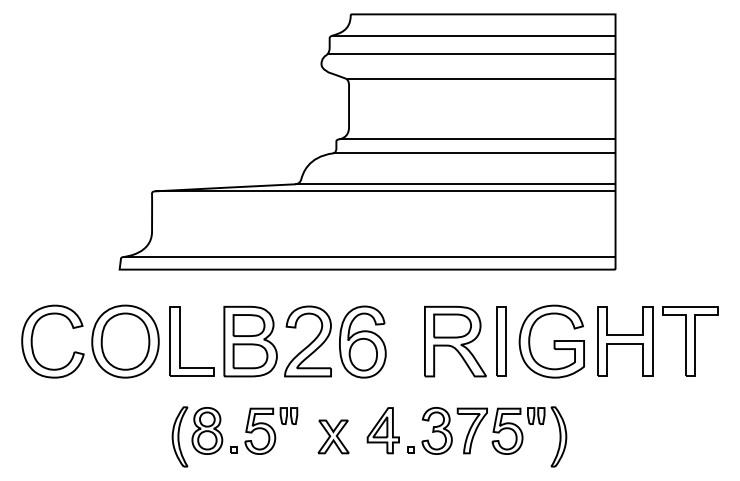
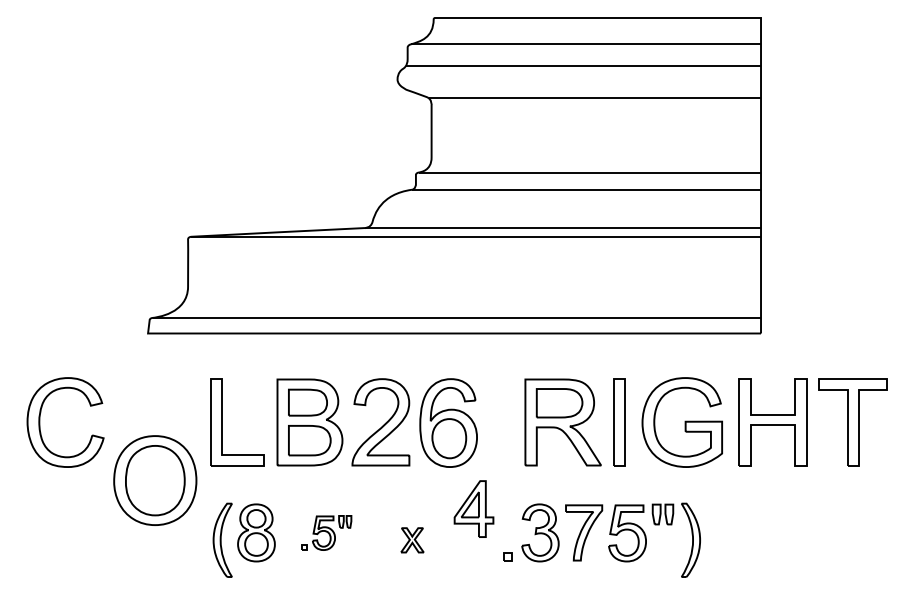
part: (125, 341) -> (155, 480), moved
part: (264, 430) -> (327, 532), size x0.6
part: (382, 430) -> (472, 508), moved
part: (333, 436) -> (412, 539), size x0.6

